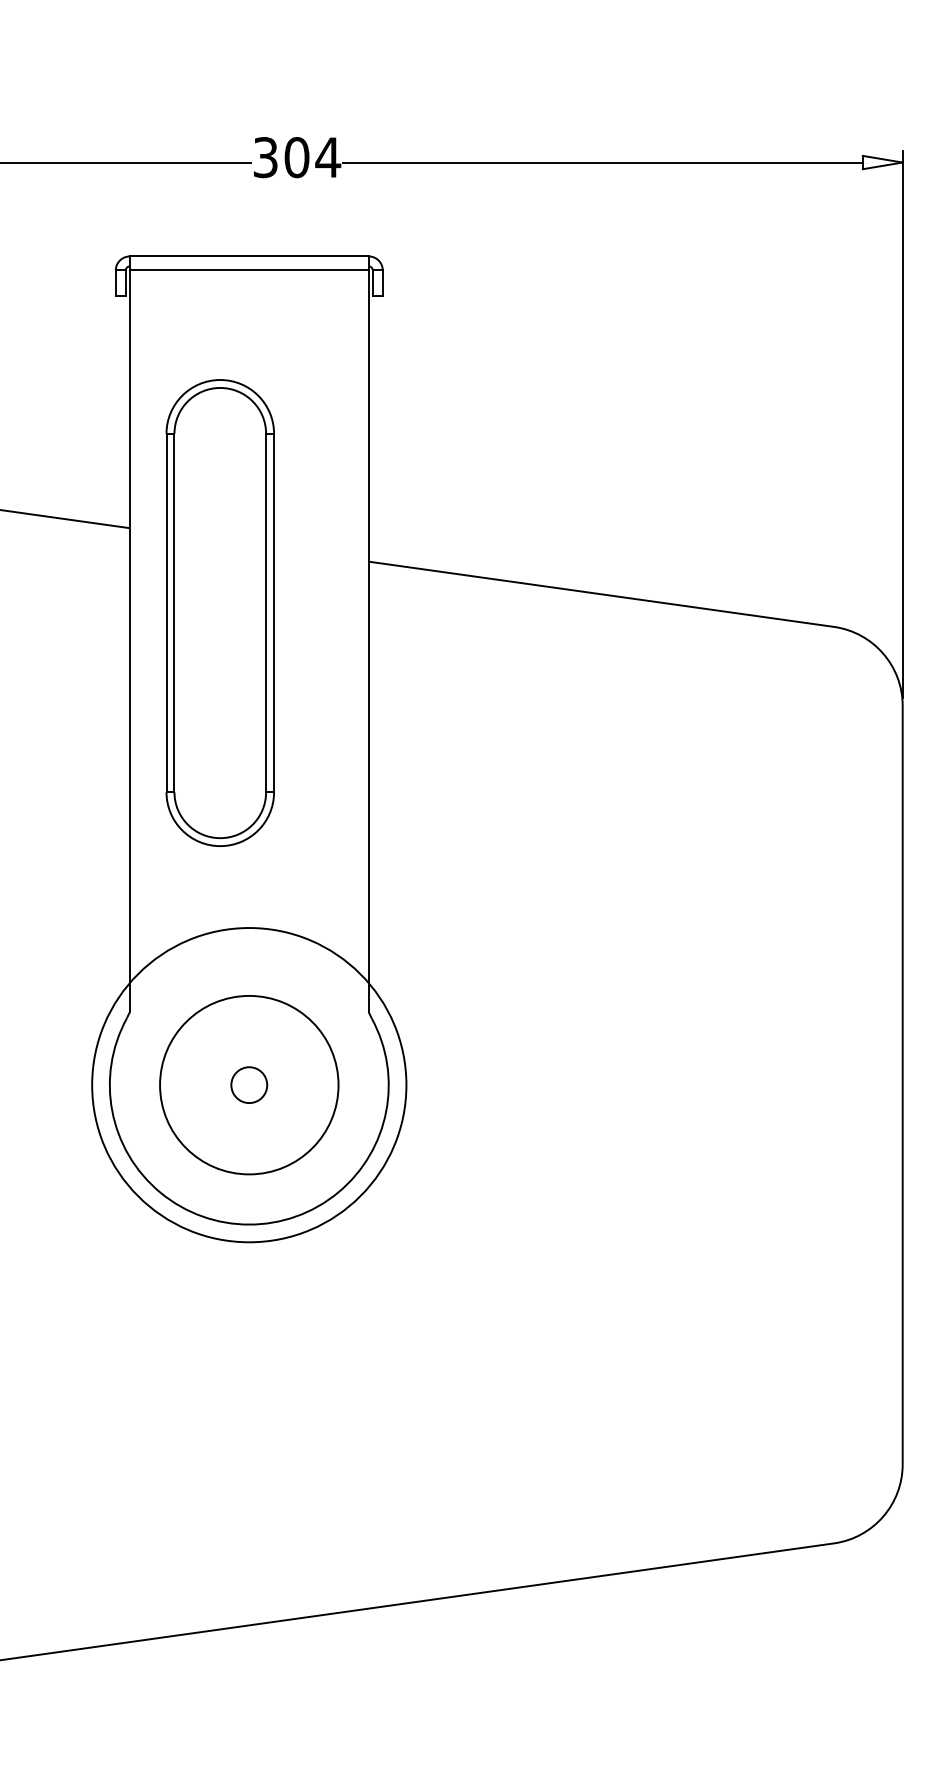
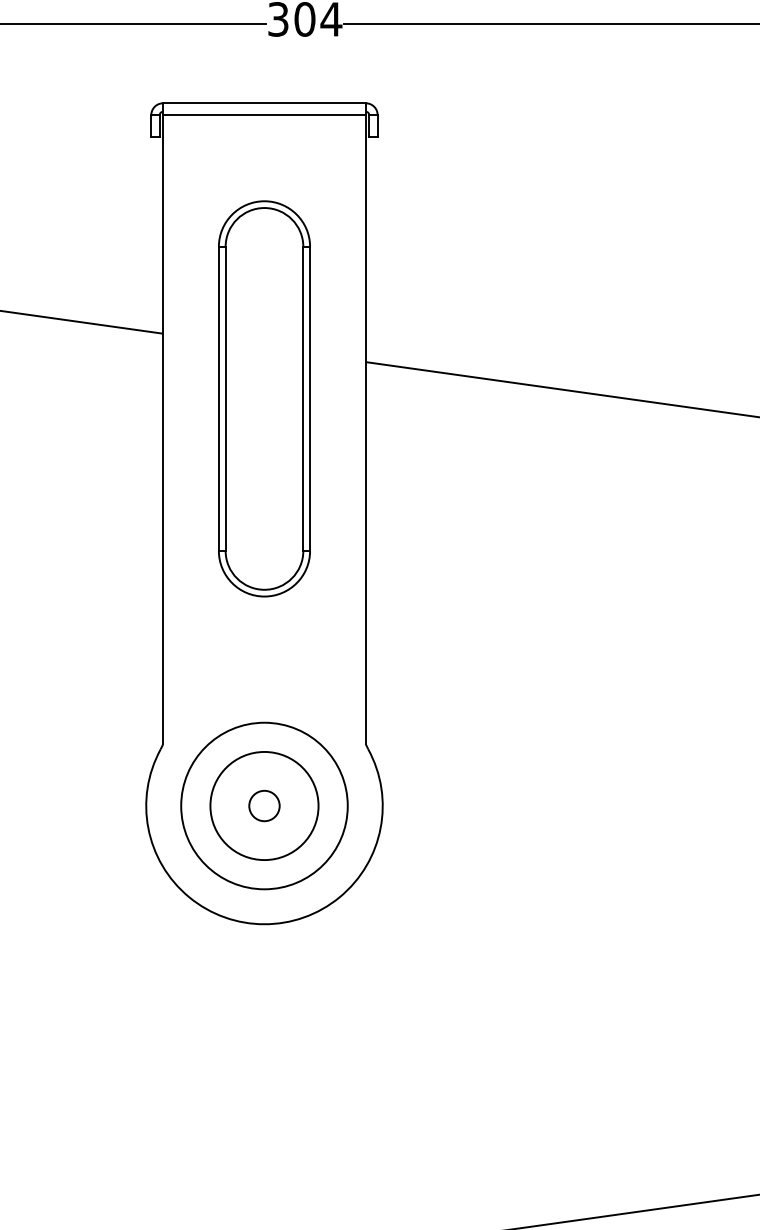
part: (219, 612) -> (263, 398), moved
circle: (249, 1084) -> (264, 805), size x0.62
circle: (249, 1084) -> (264, 805), size x0.71

